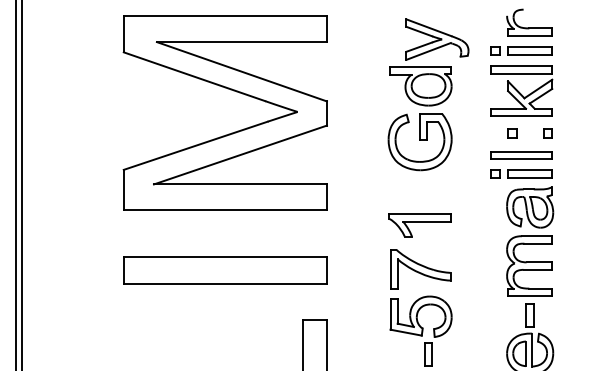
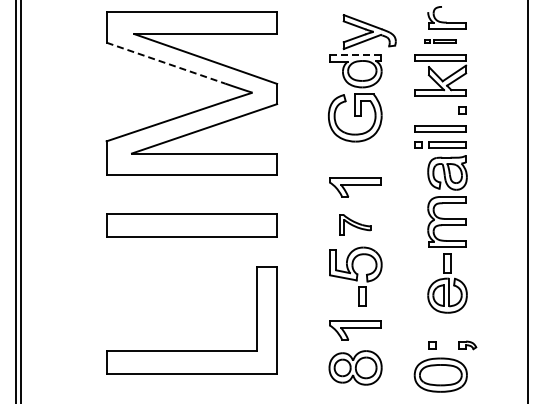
part: (521, 50) -> (440, 41), size x0.6
line: (420, 67) -> (355, 55), solid -> dashed
line: (193, 77) -> (165, 63), solid -> dashed
part: (512, 133) -> (432, 110), removed
part: (420, 269) -> (355, 224), size x0.6

